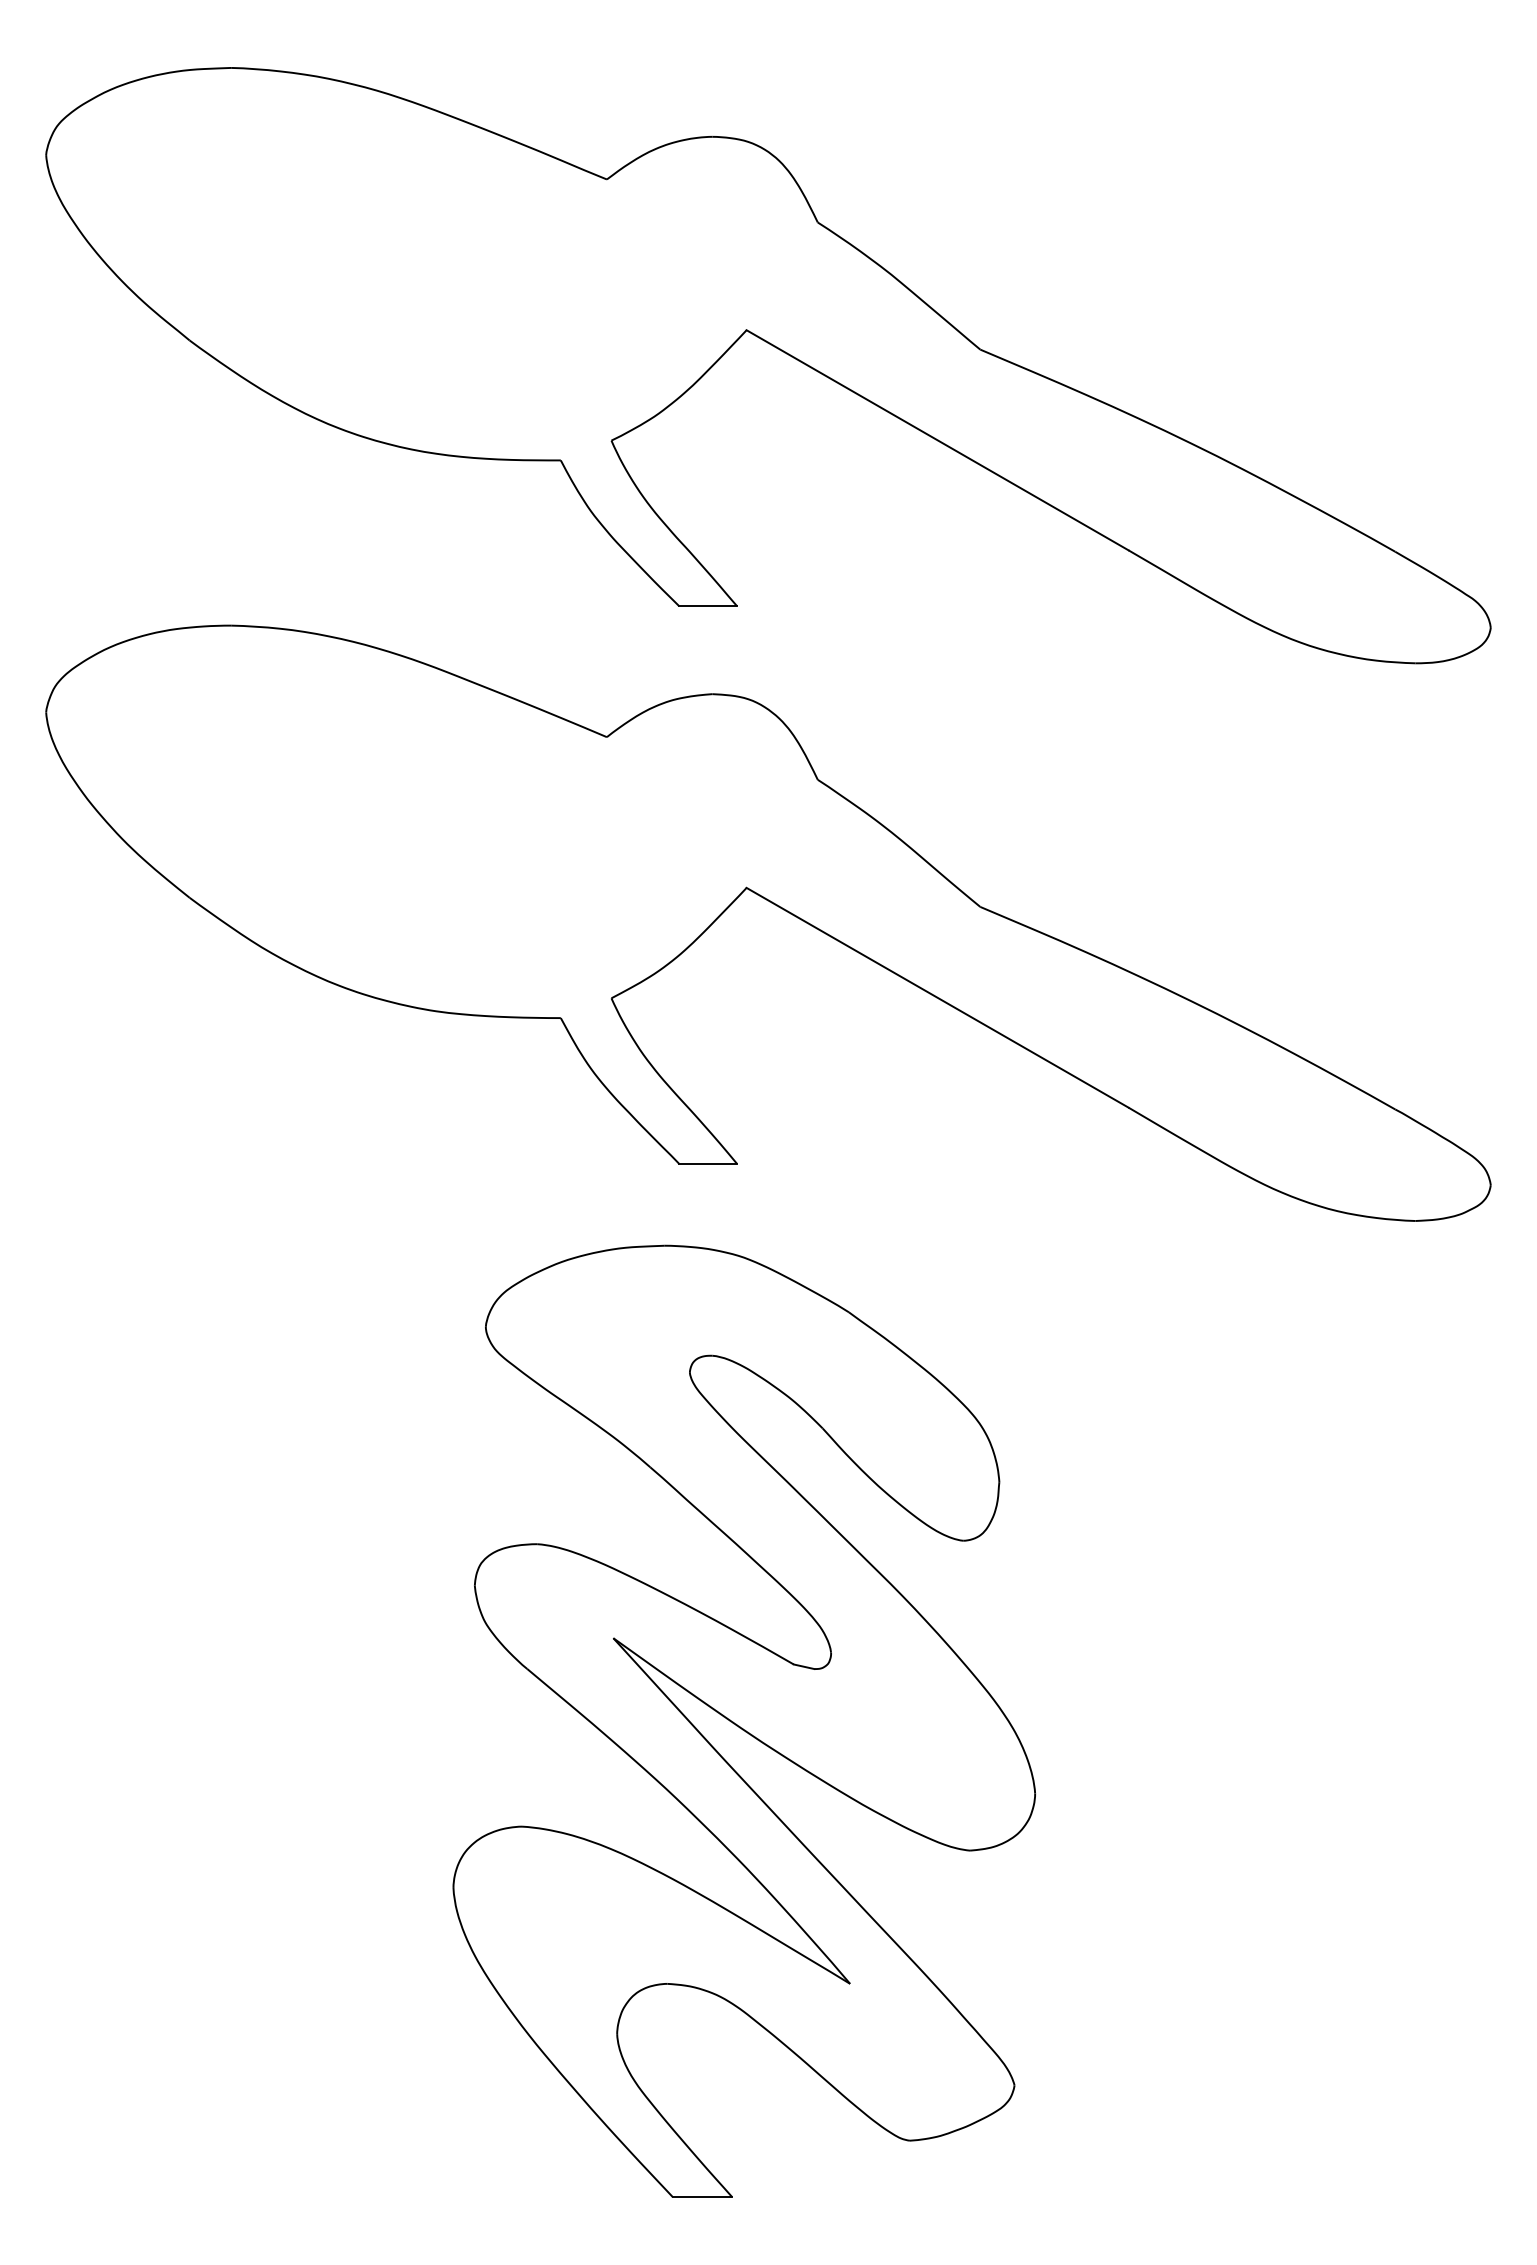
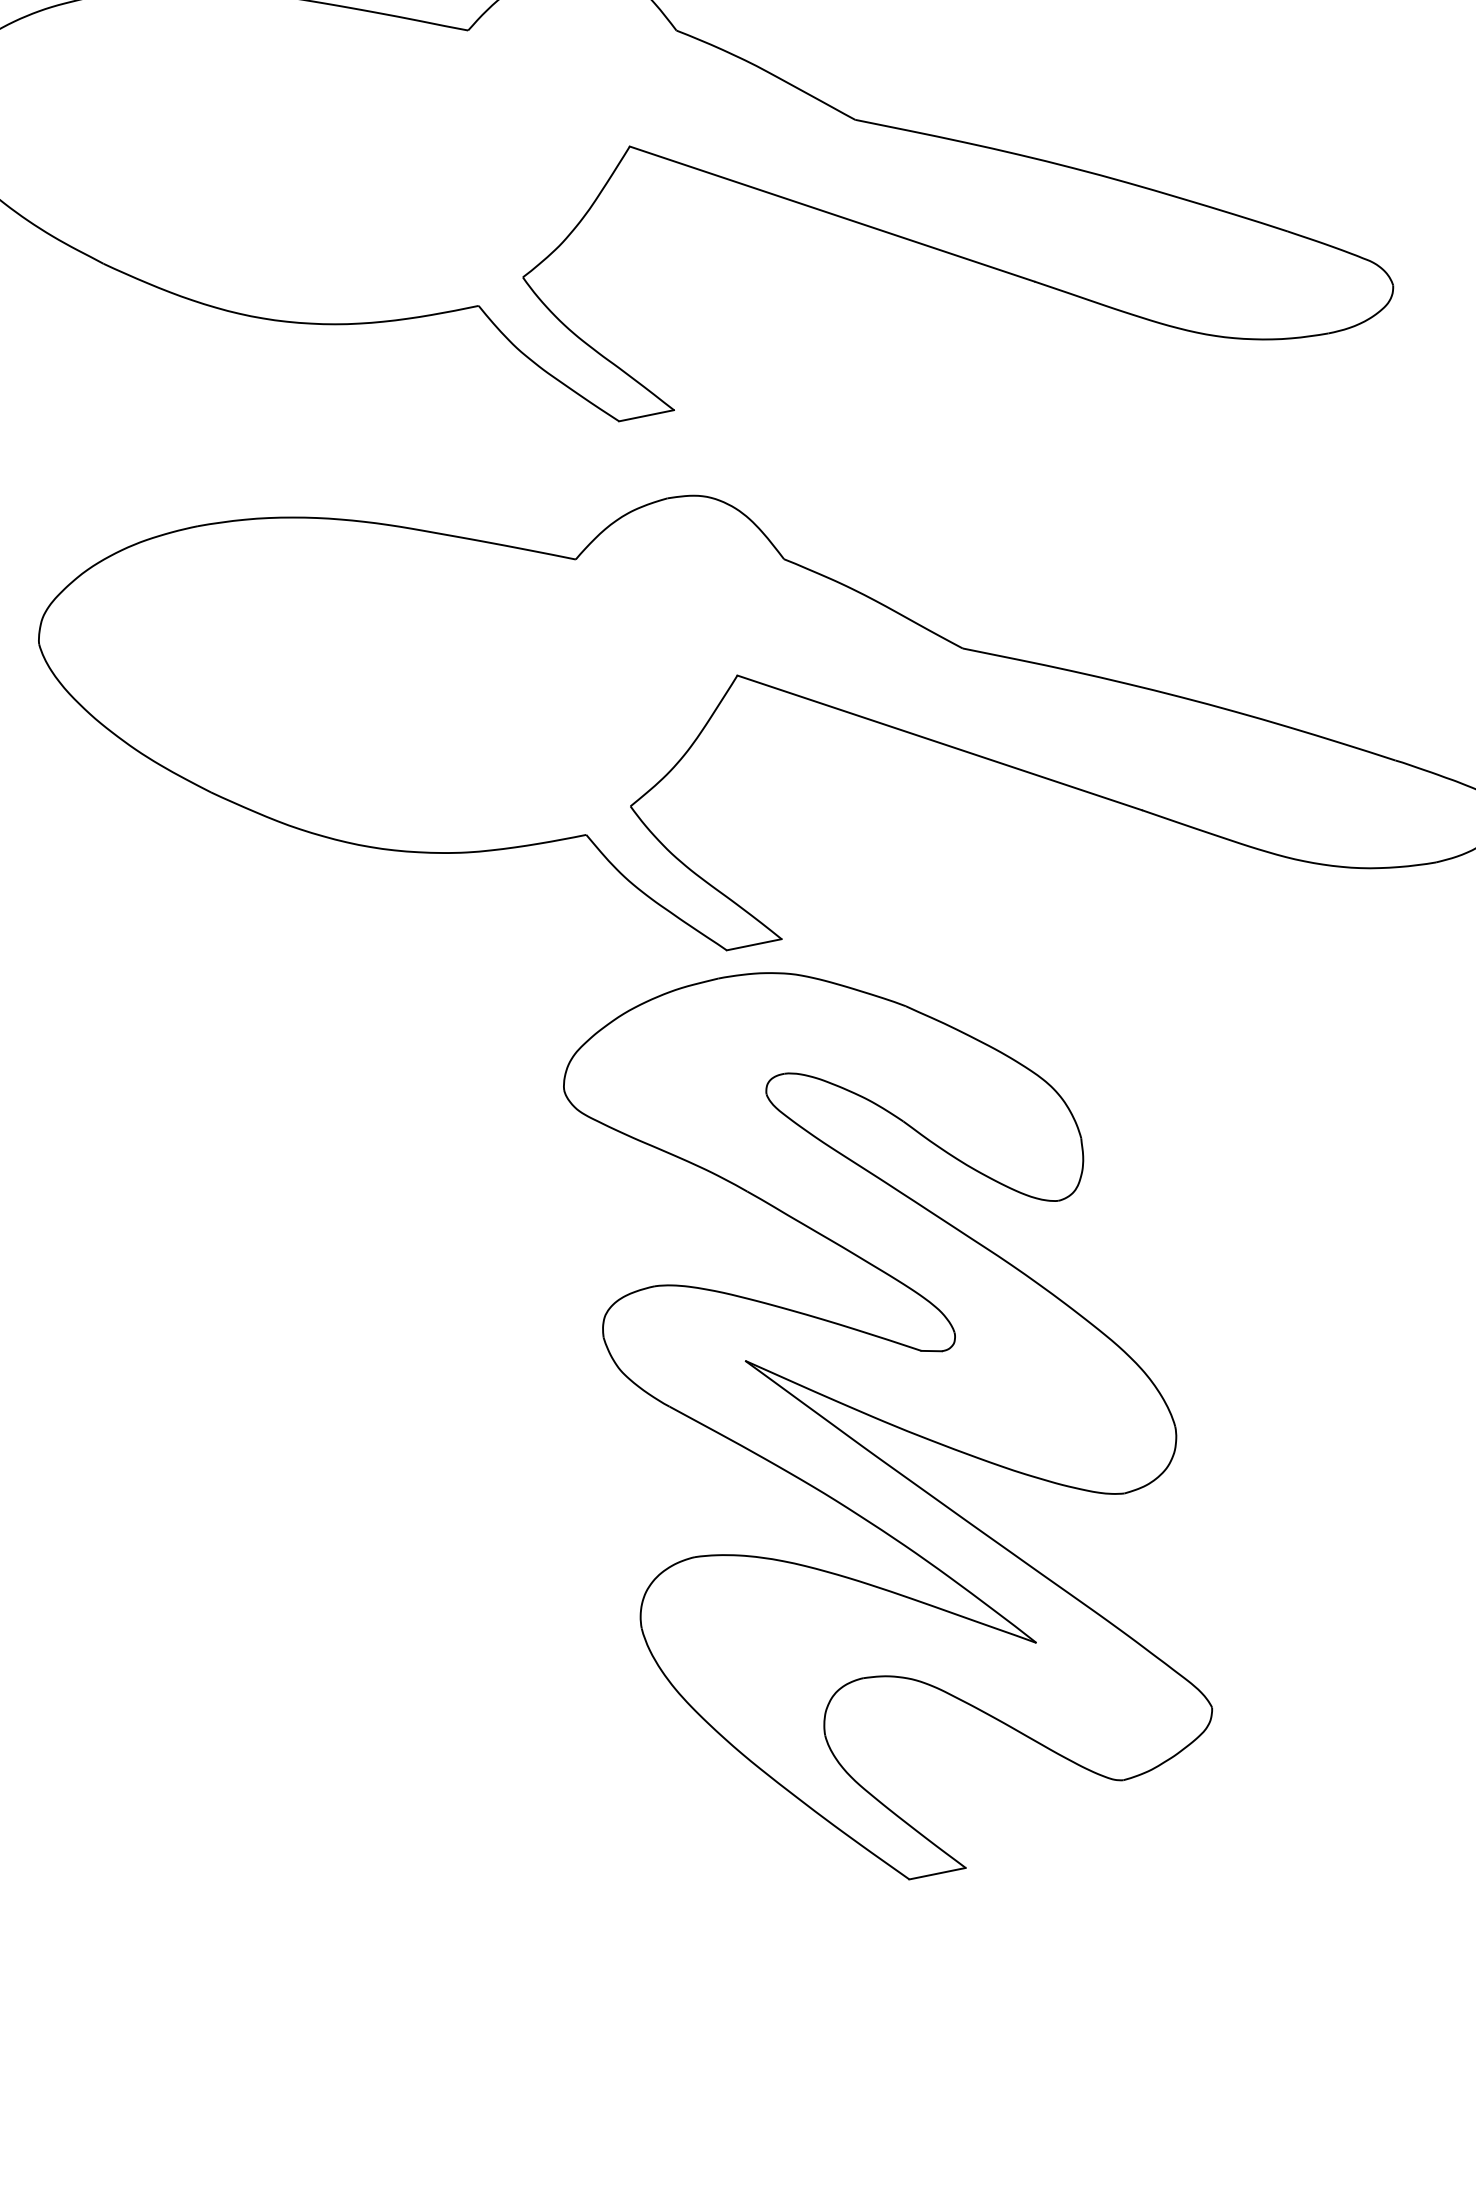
part: (743, 1720) -> (884, 1413), moved

